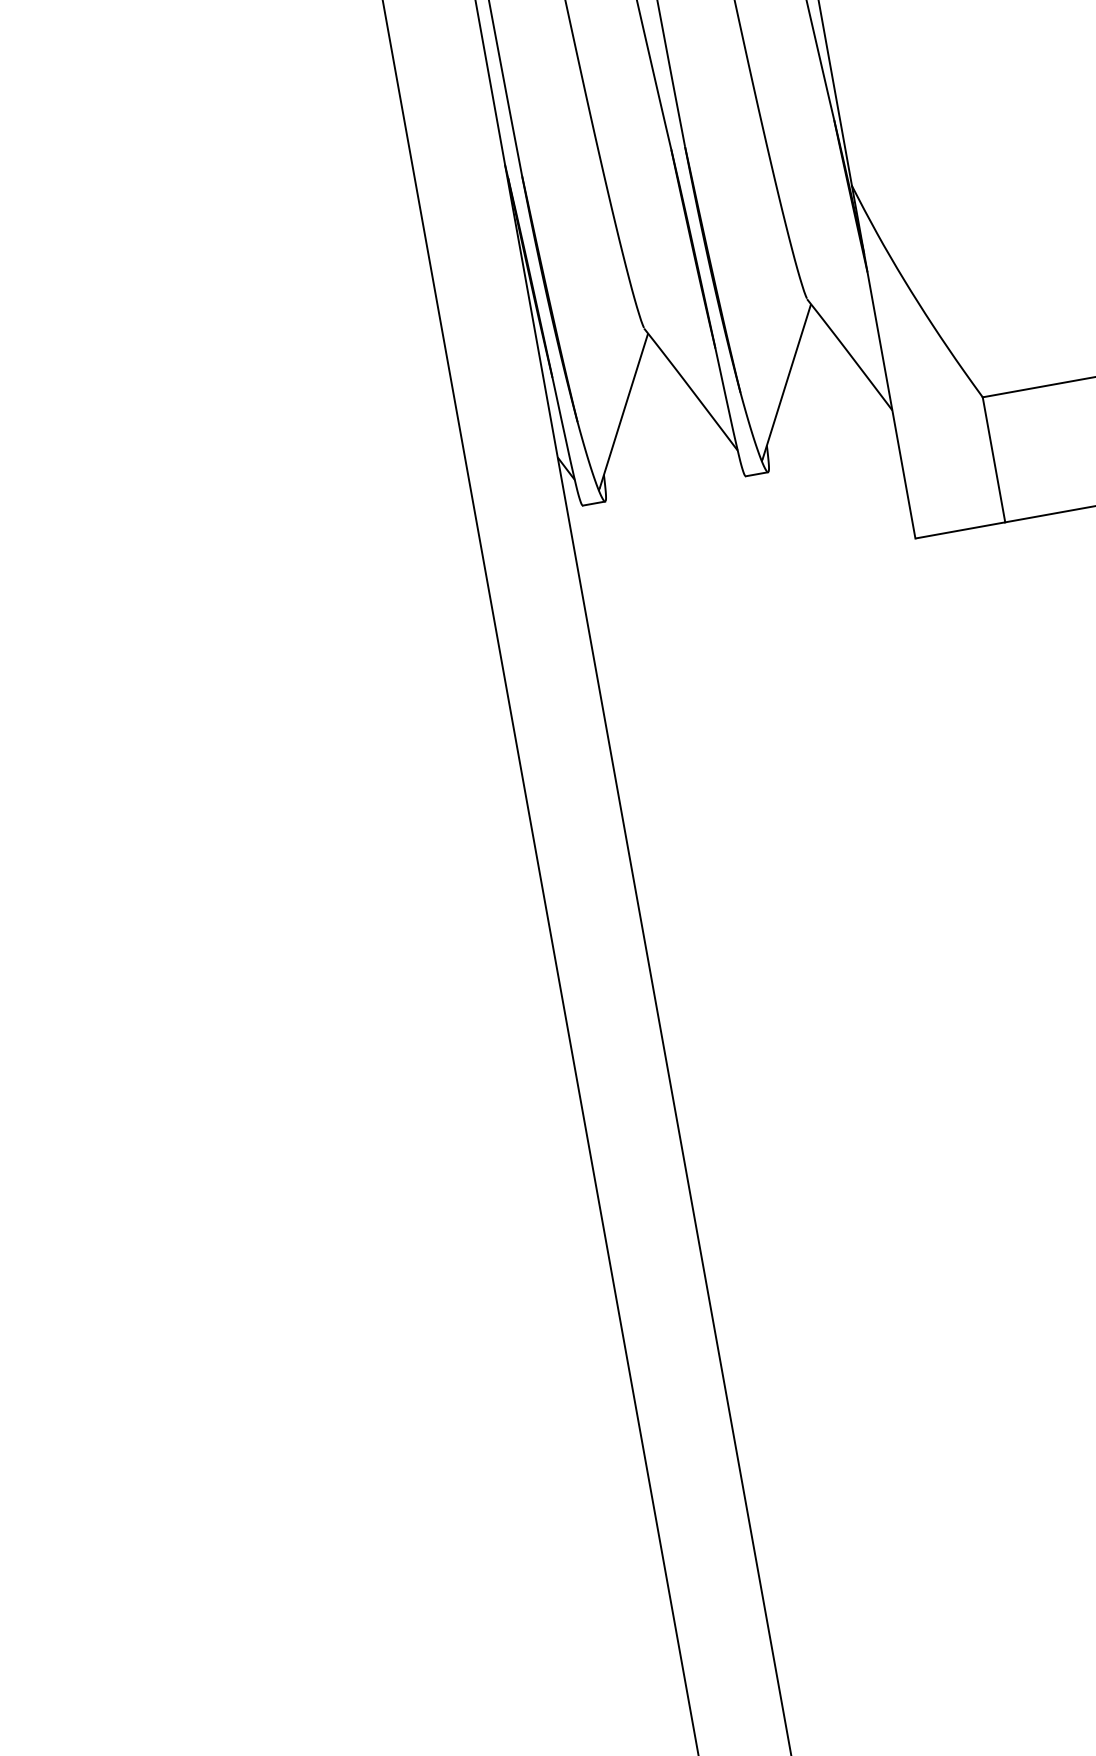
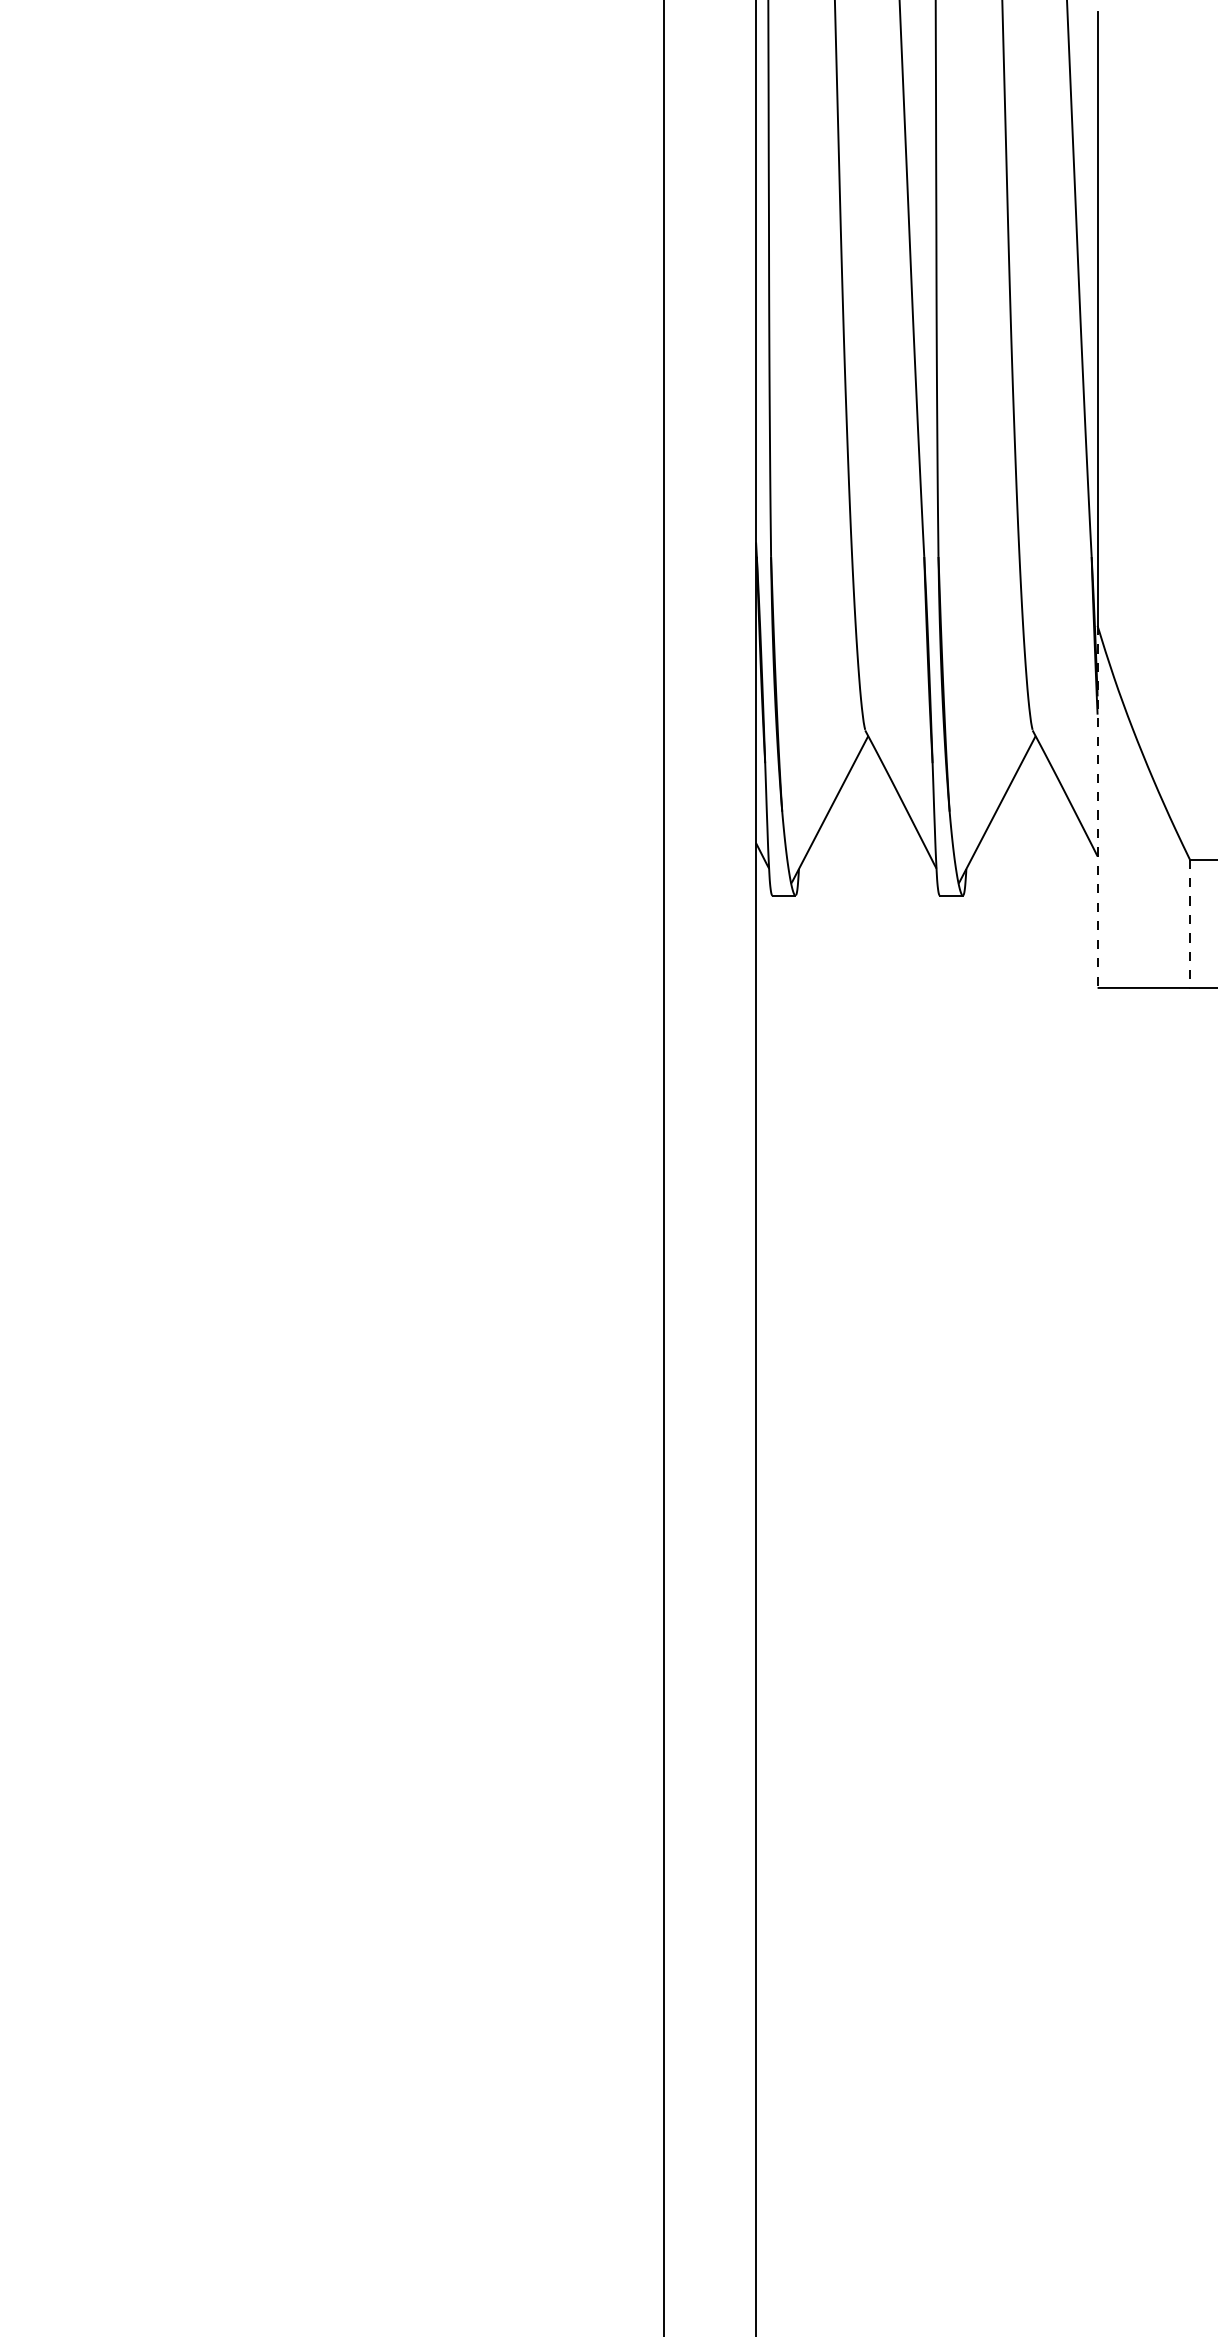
line: (883, 362) -> (1097, 807), solid -> dashed
line: (993, 460) -> (1189, 924), solid -> dashed

